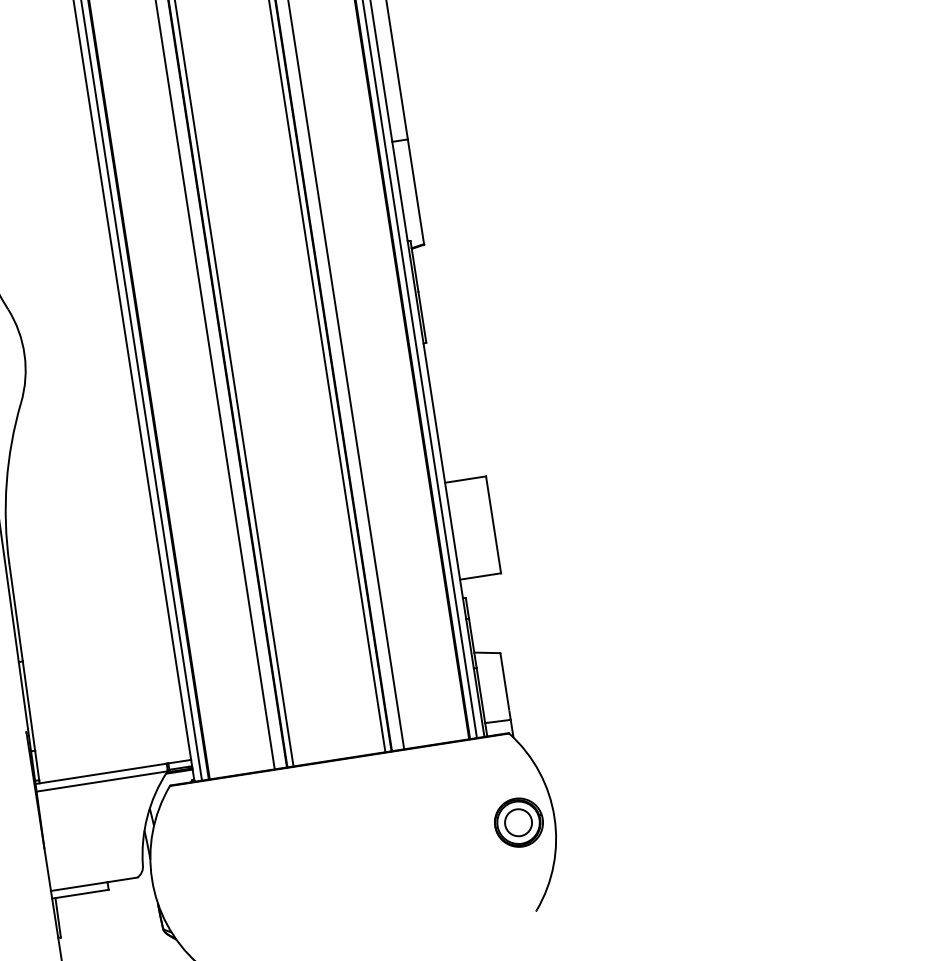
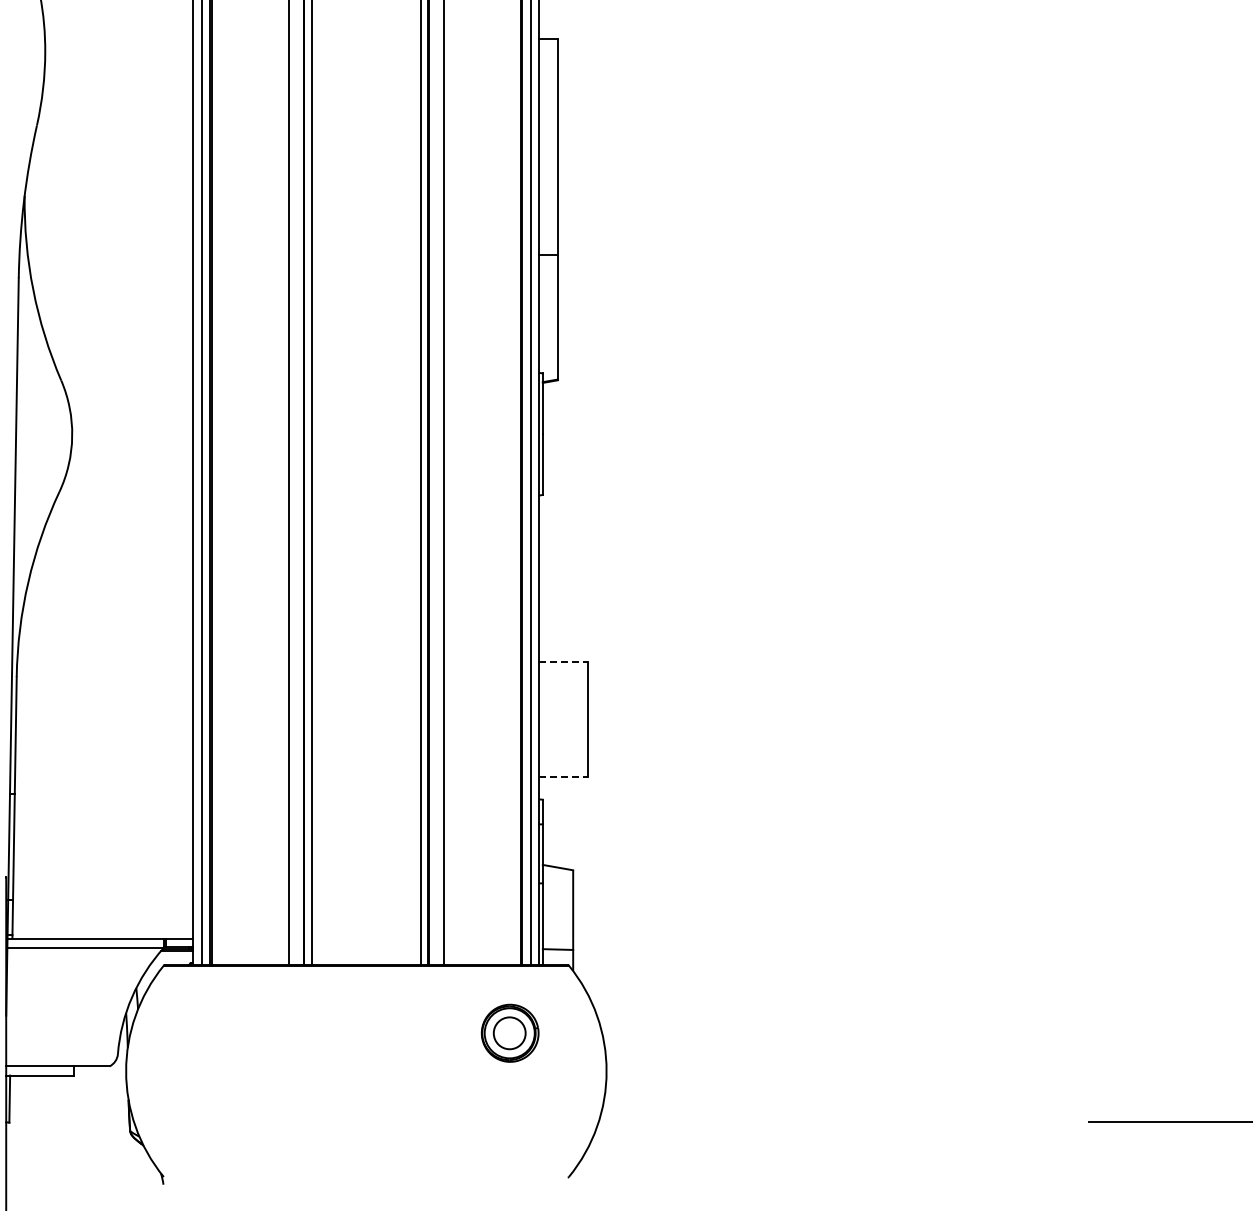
line: (466, 479) -> (564, 661), solid -> dashed
line: (481, 576) -> (564, 777), solid -> dashed
part: (518, 822) -> (509, 1032), moved

